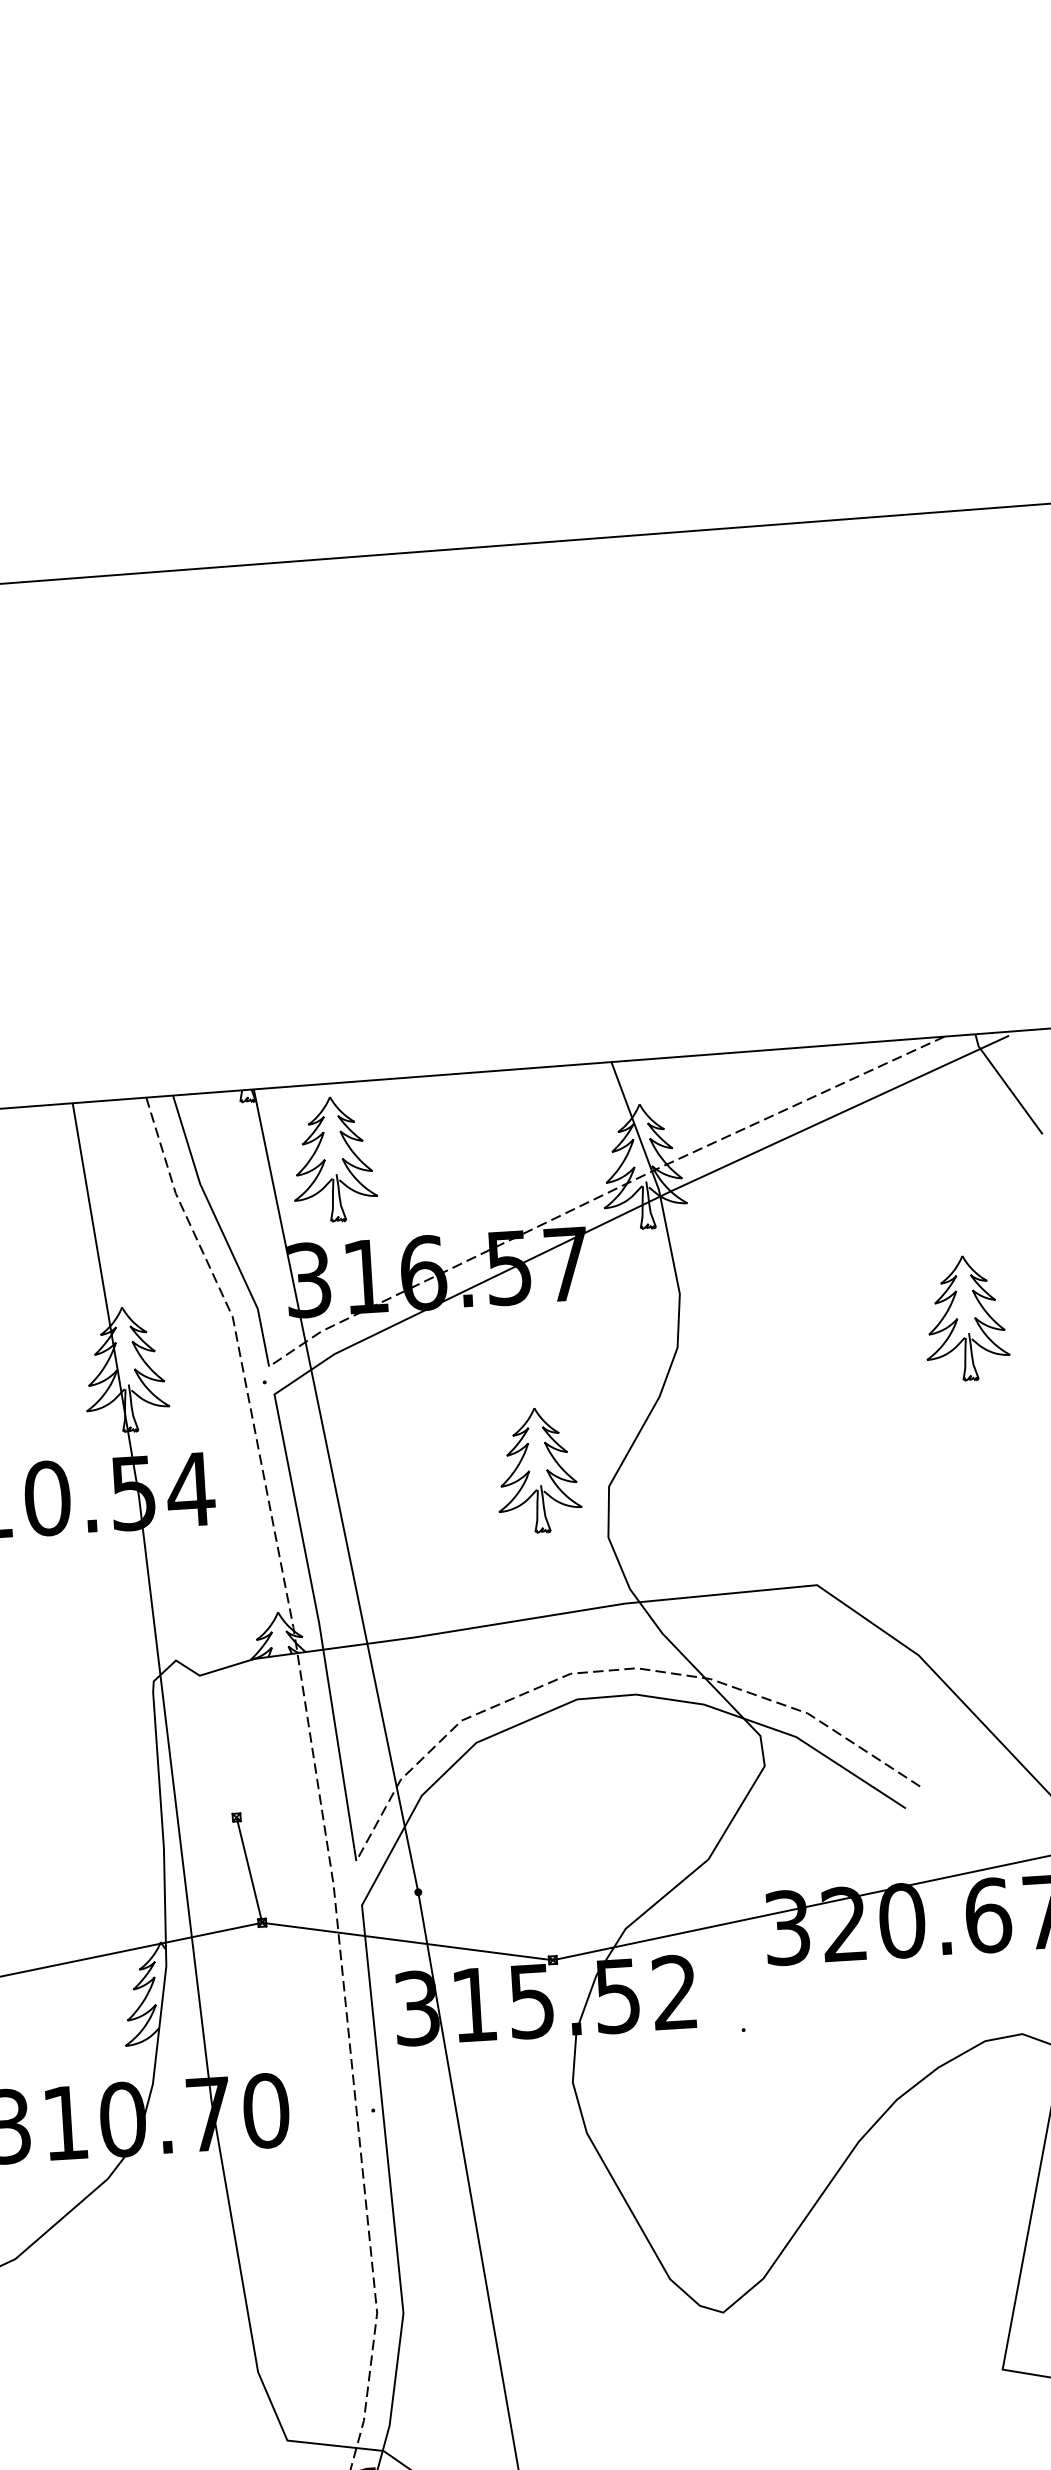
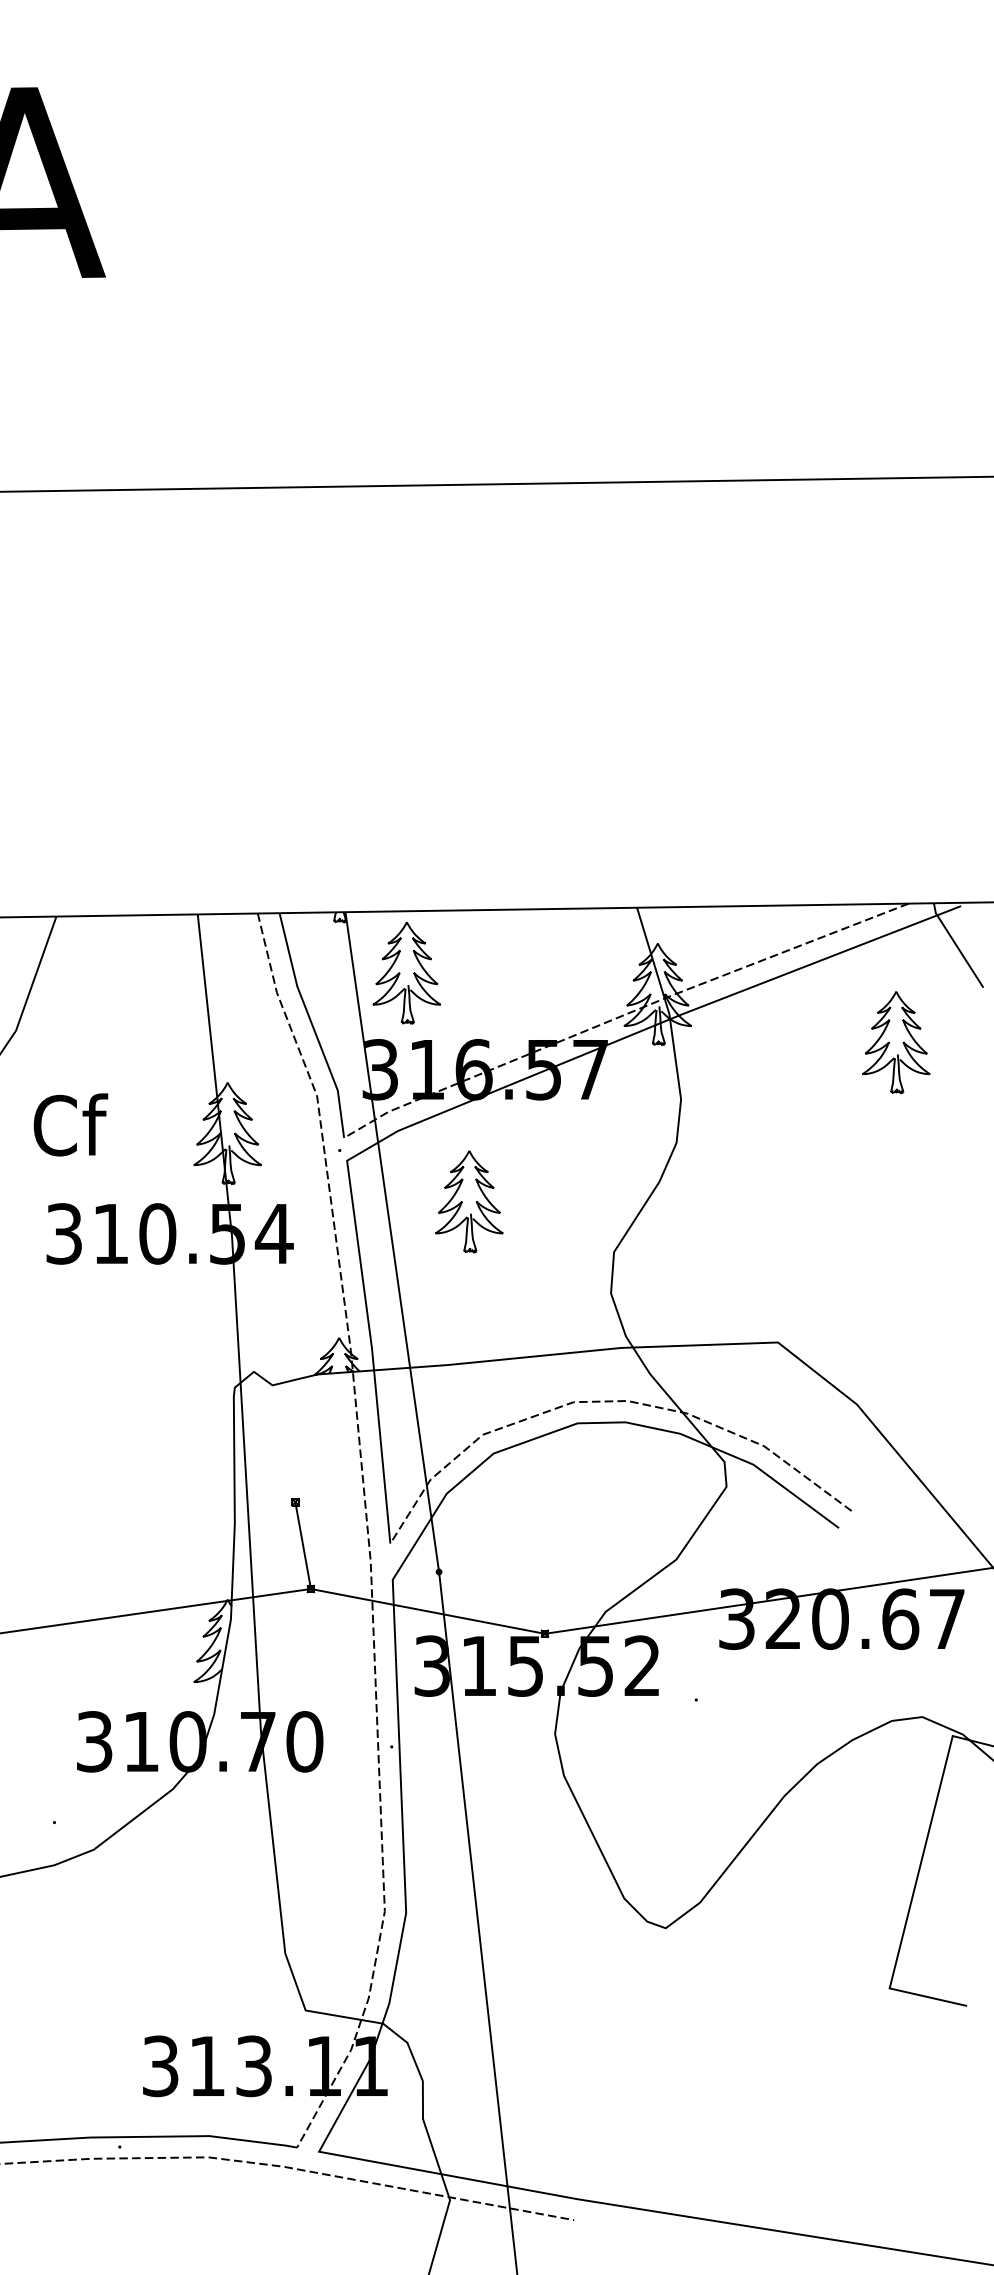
part: (966, 1318) -> (896, 1042), moved
part: (538, 1470) -> (469, 1201), moved

